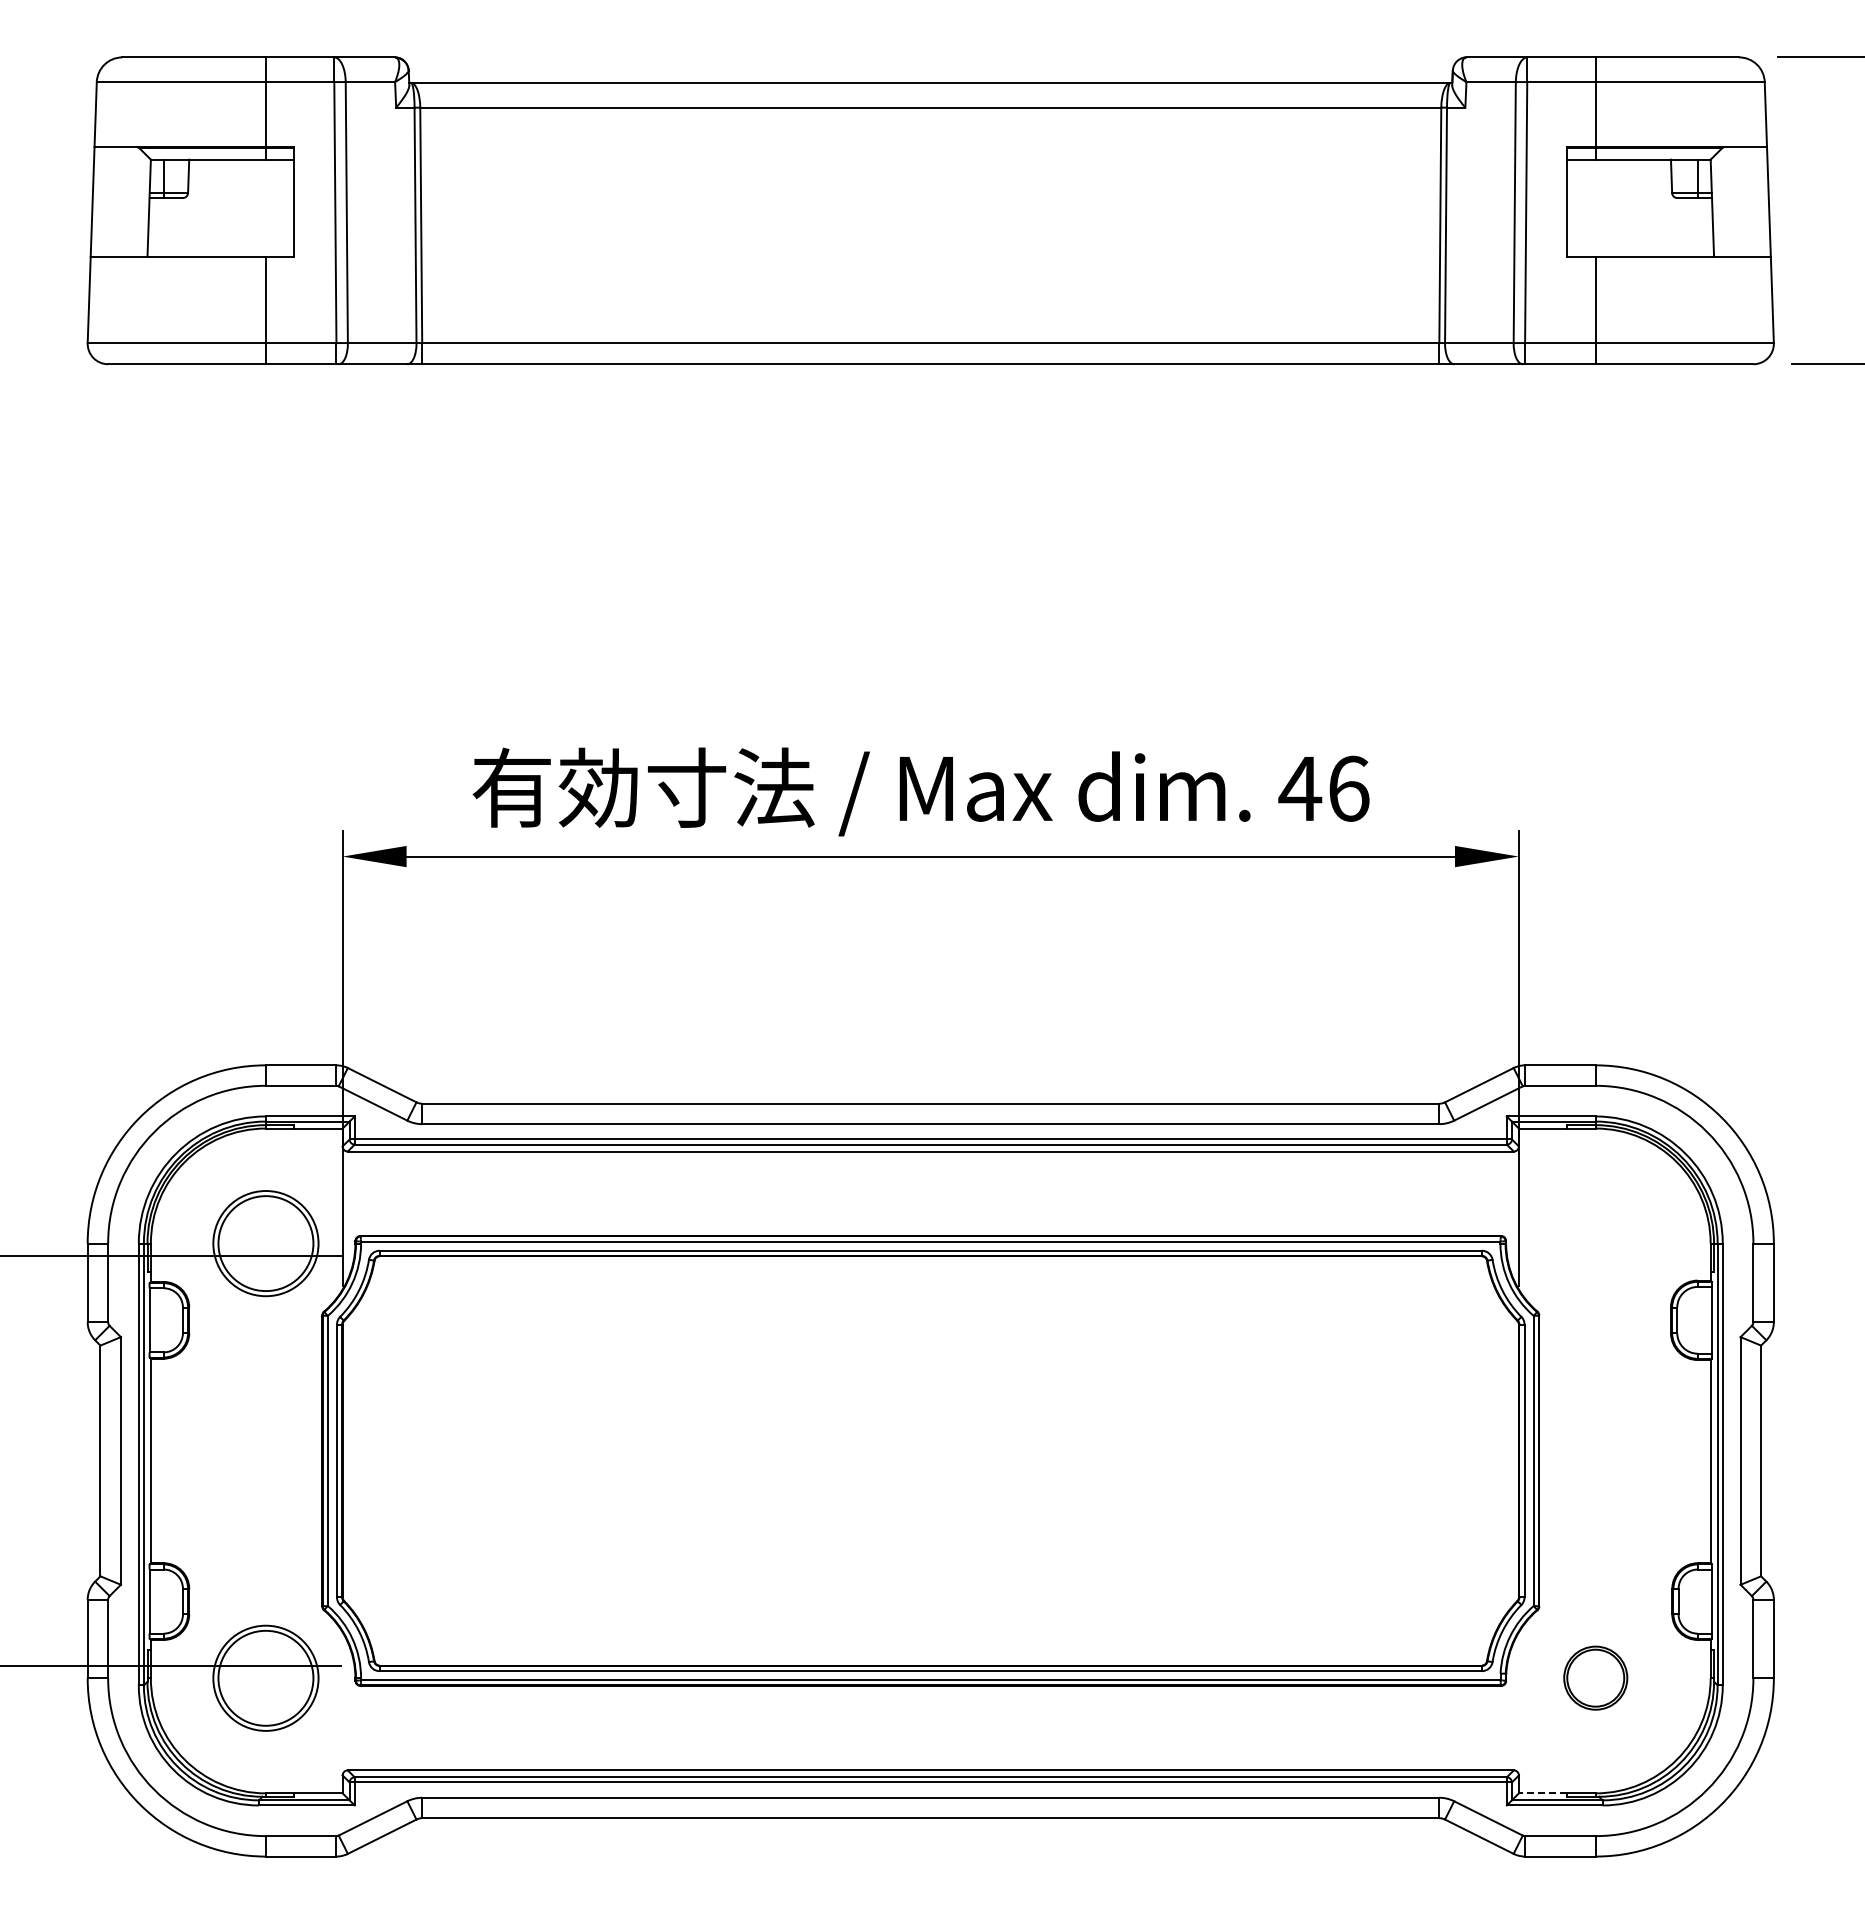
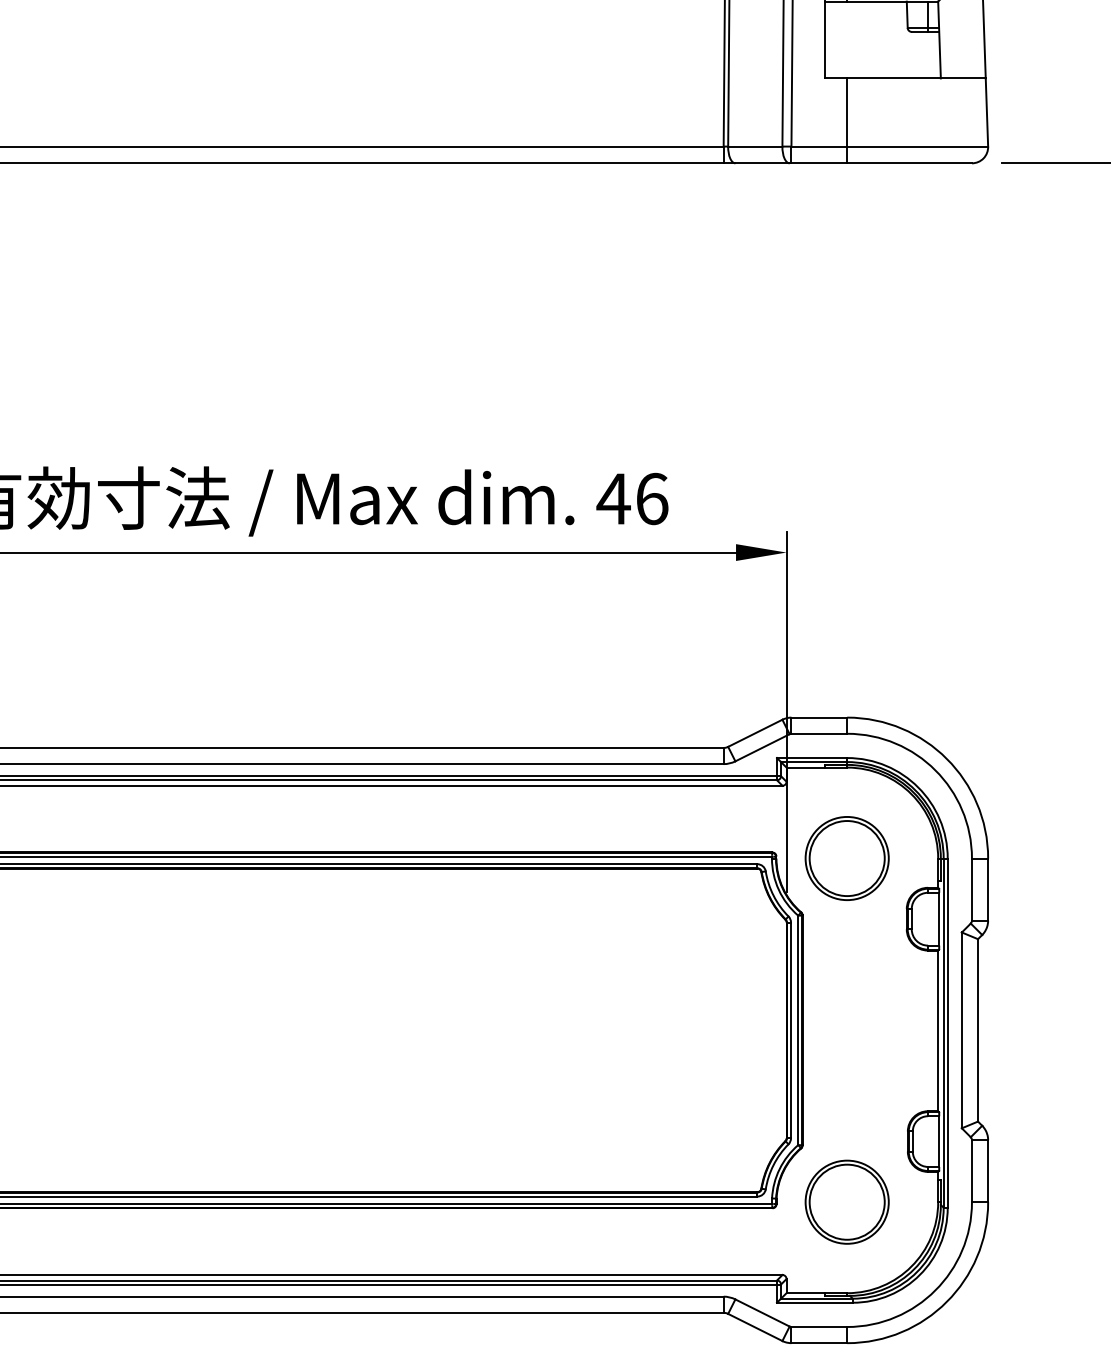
part: (1595, 1243) -> (847, 858), added
part: (1595, 1677) -> (847, 1201), size x1.67
line: (1542, 1793) -> (805, 1293), dashed -> solid

